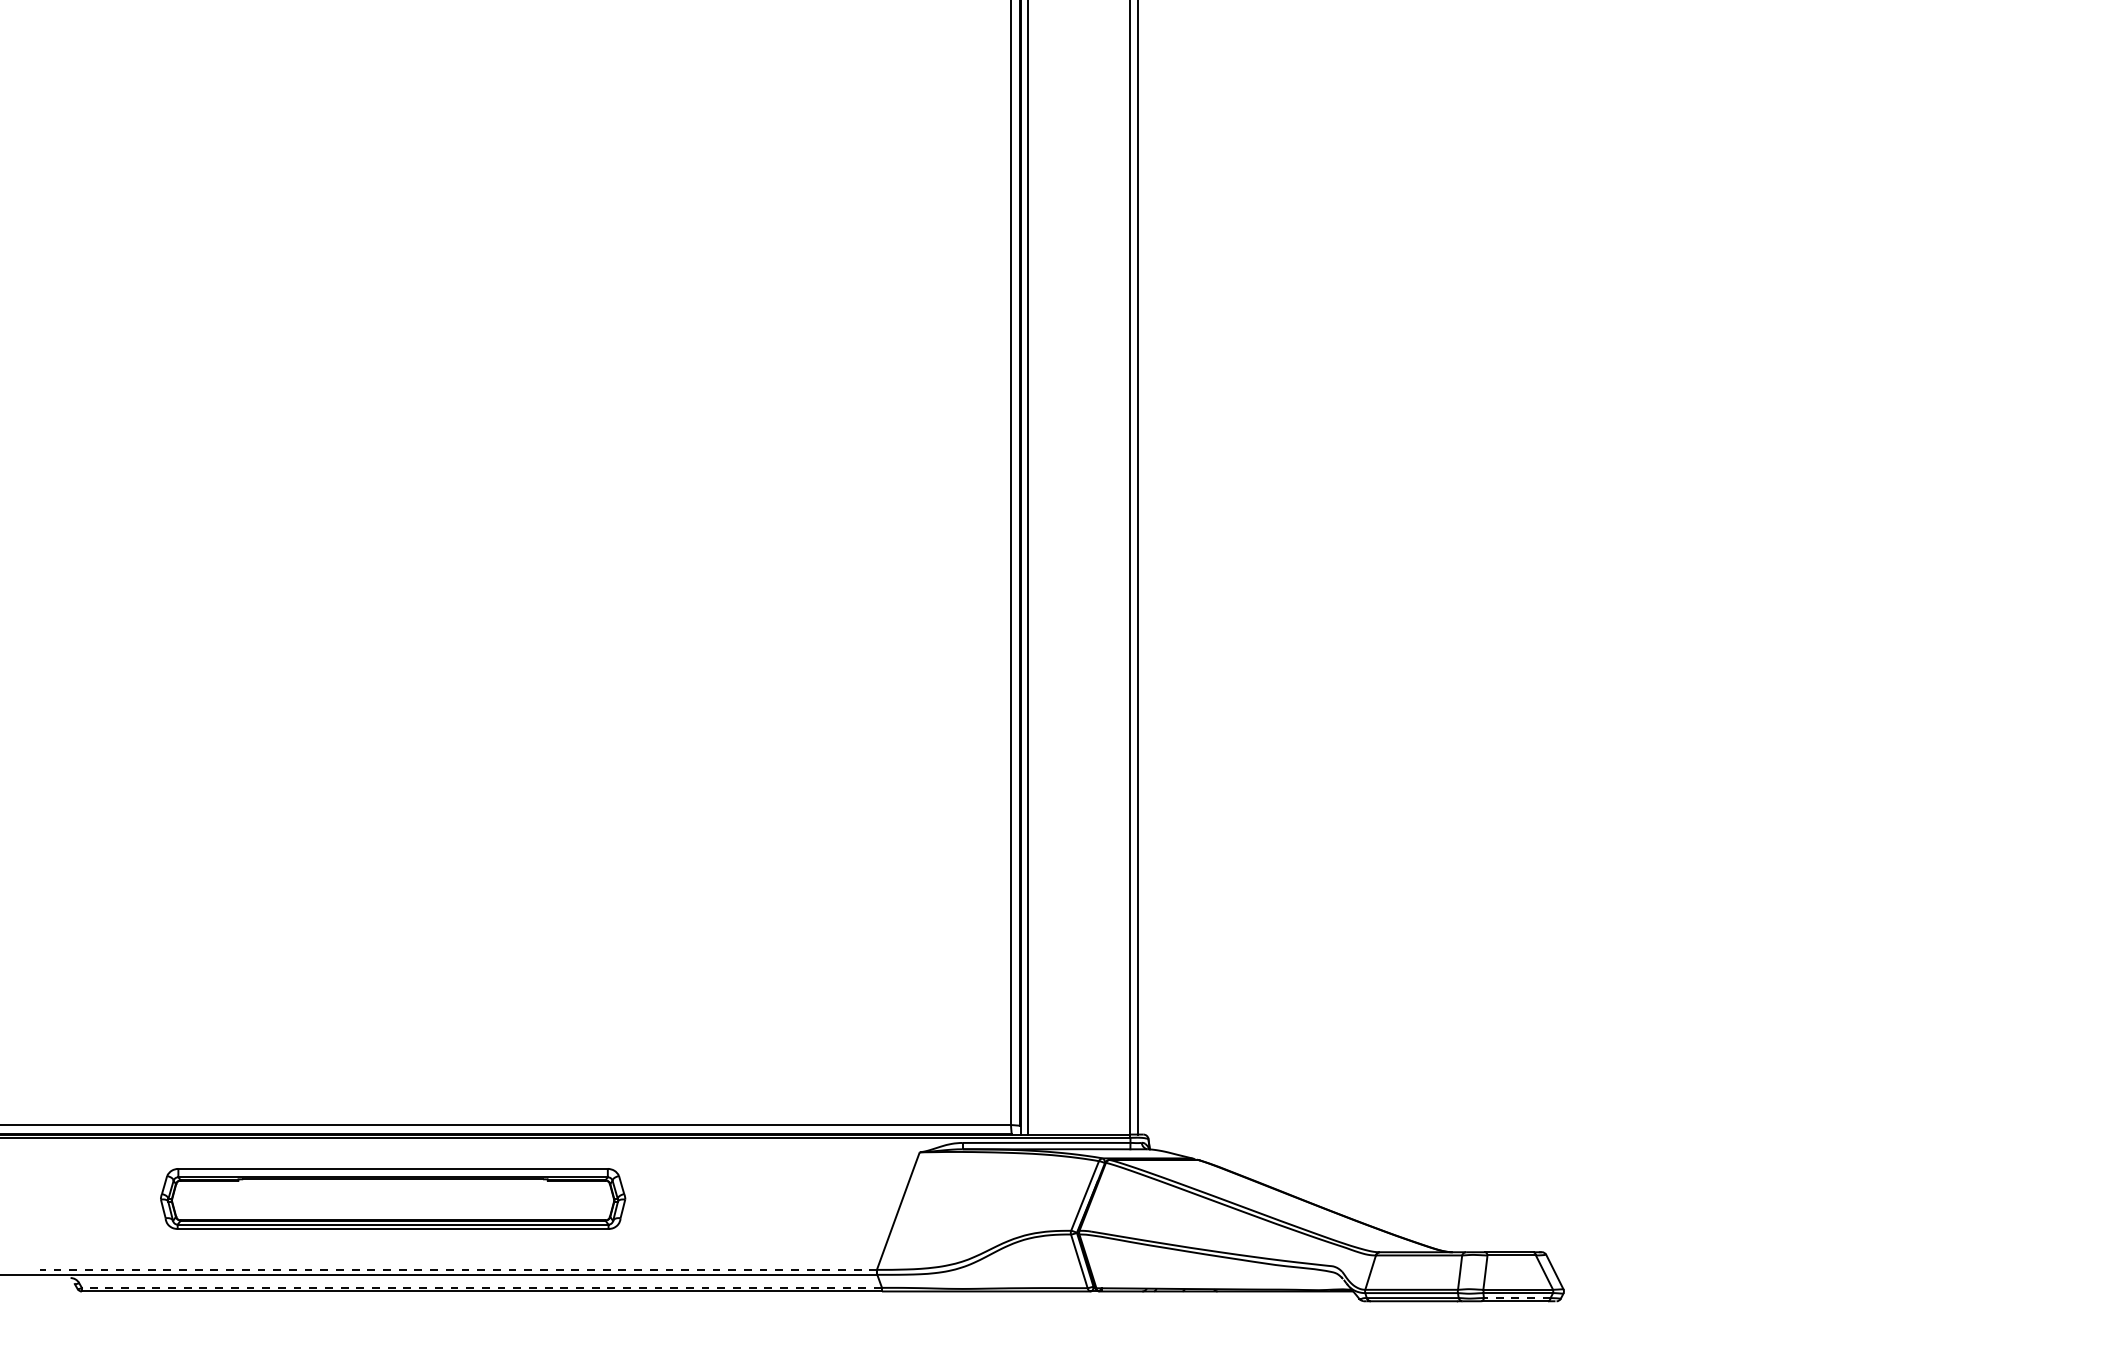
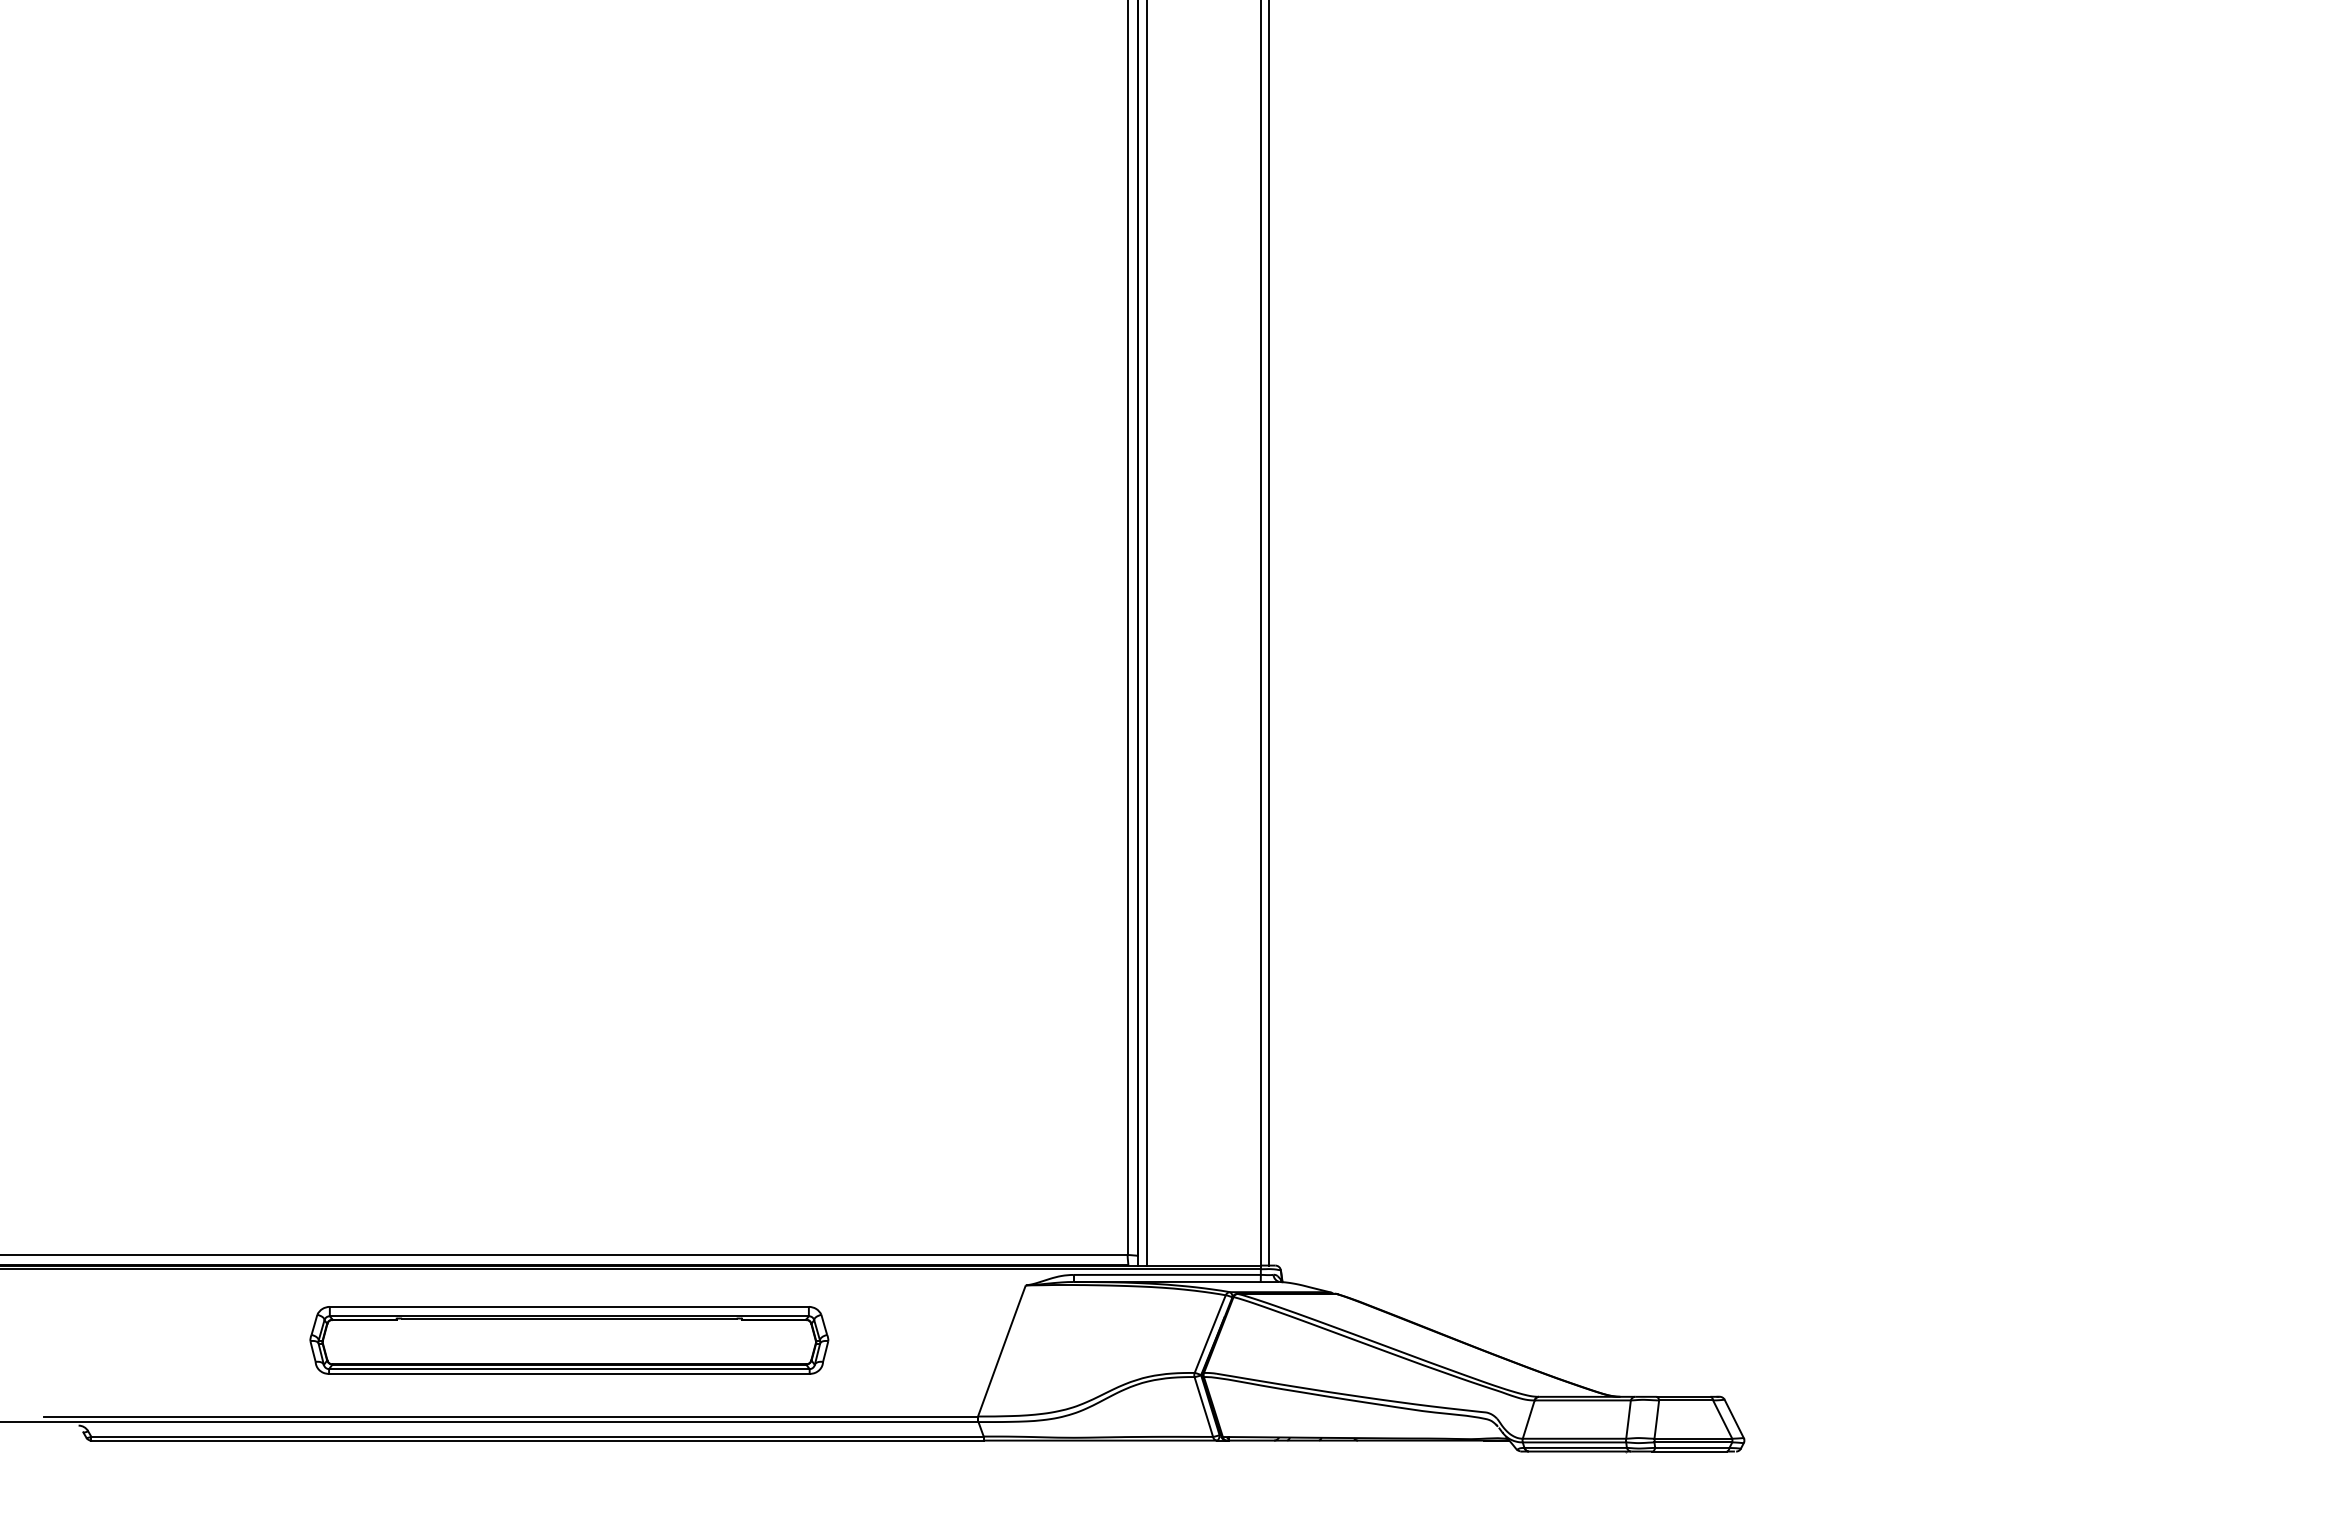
part: (393, 1199) -> (569, 1340), moved
line: (457, 1269) -> (510, 1416), dashed -> solid
line: (481, 1287) -> (536, 1436), dashed -> solid
line: (1516, 1297) -> (1691, 1447), dashed -> solid

